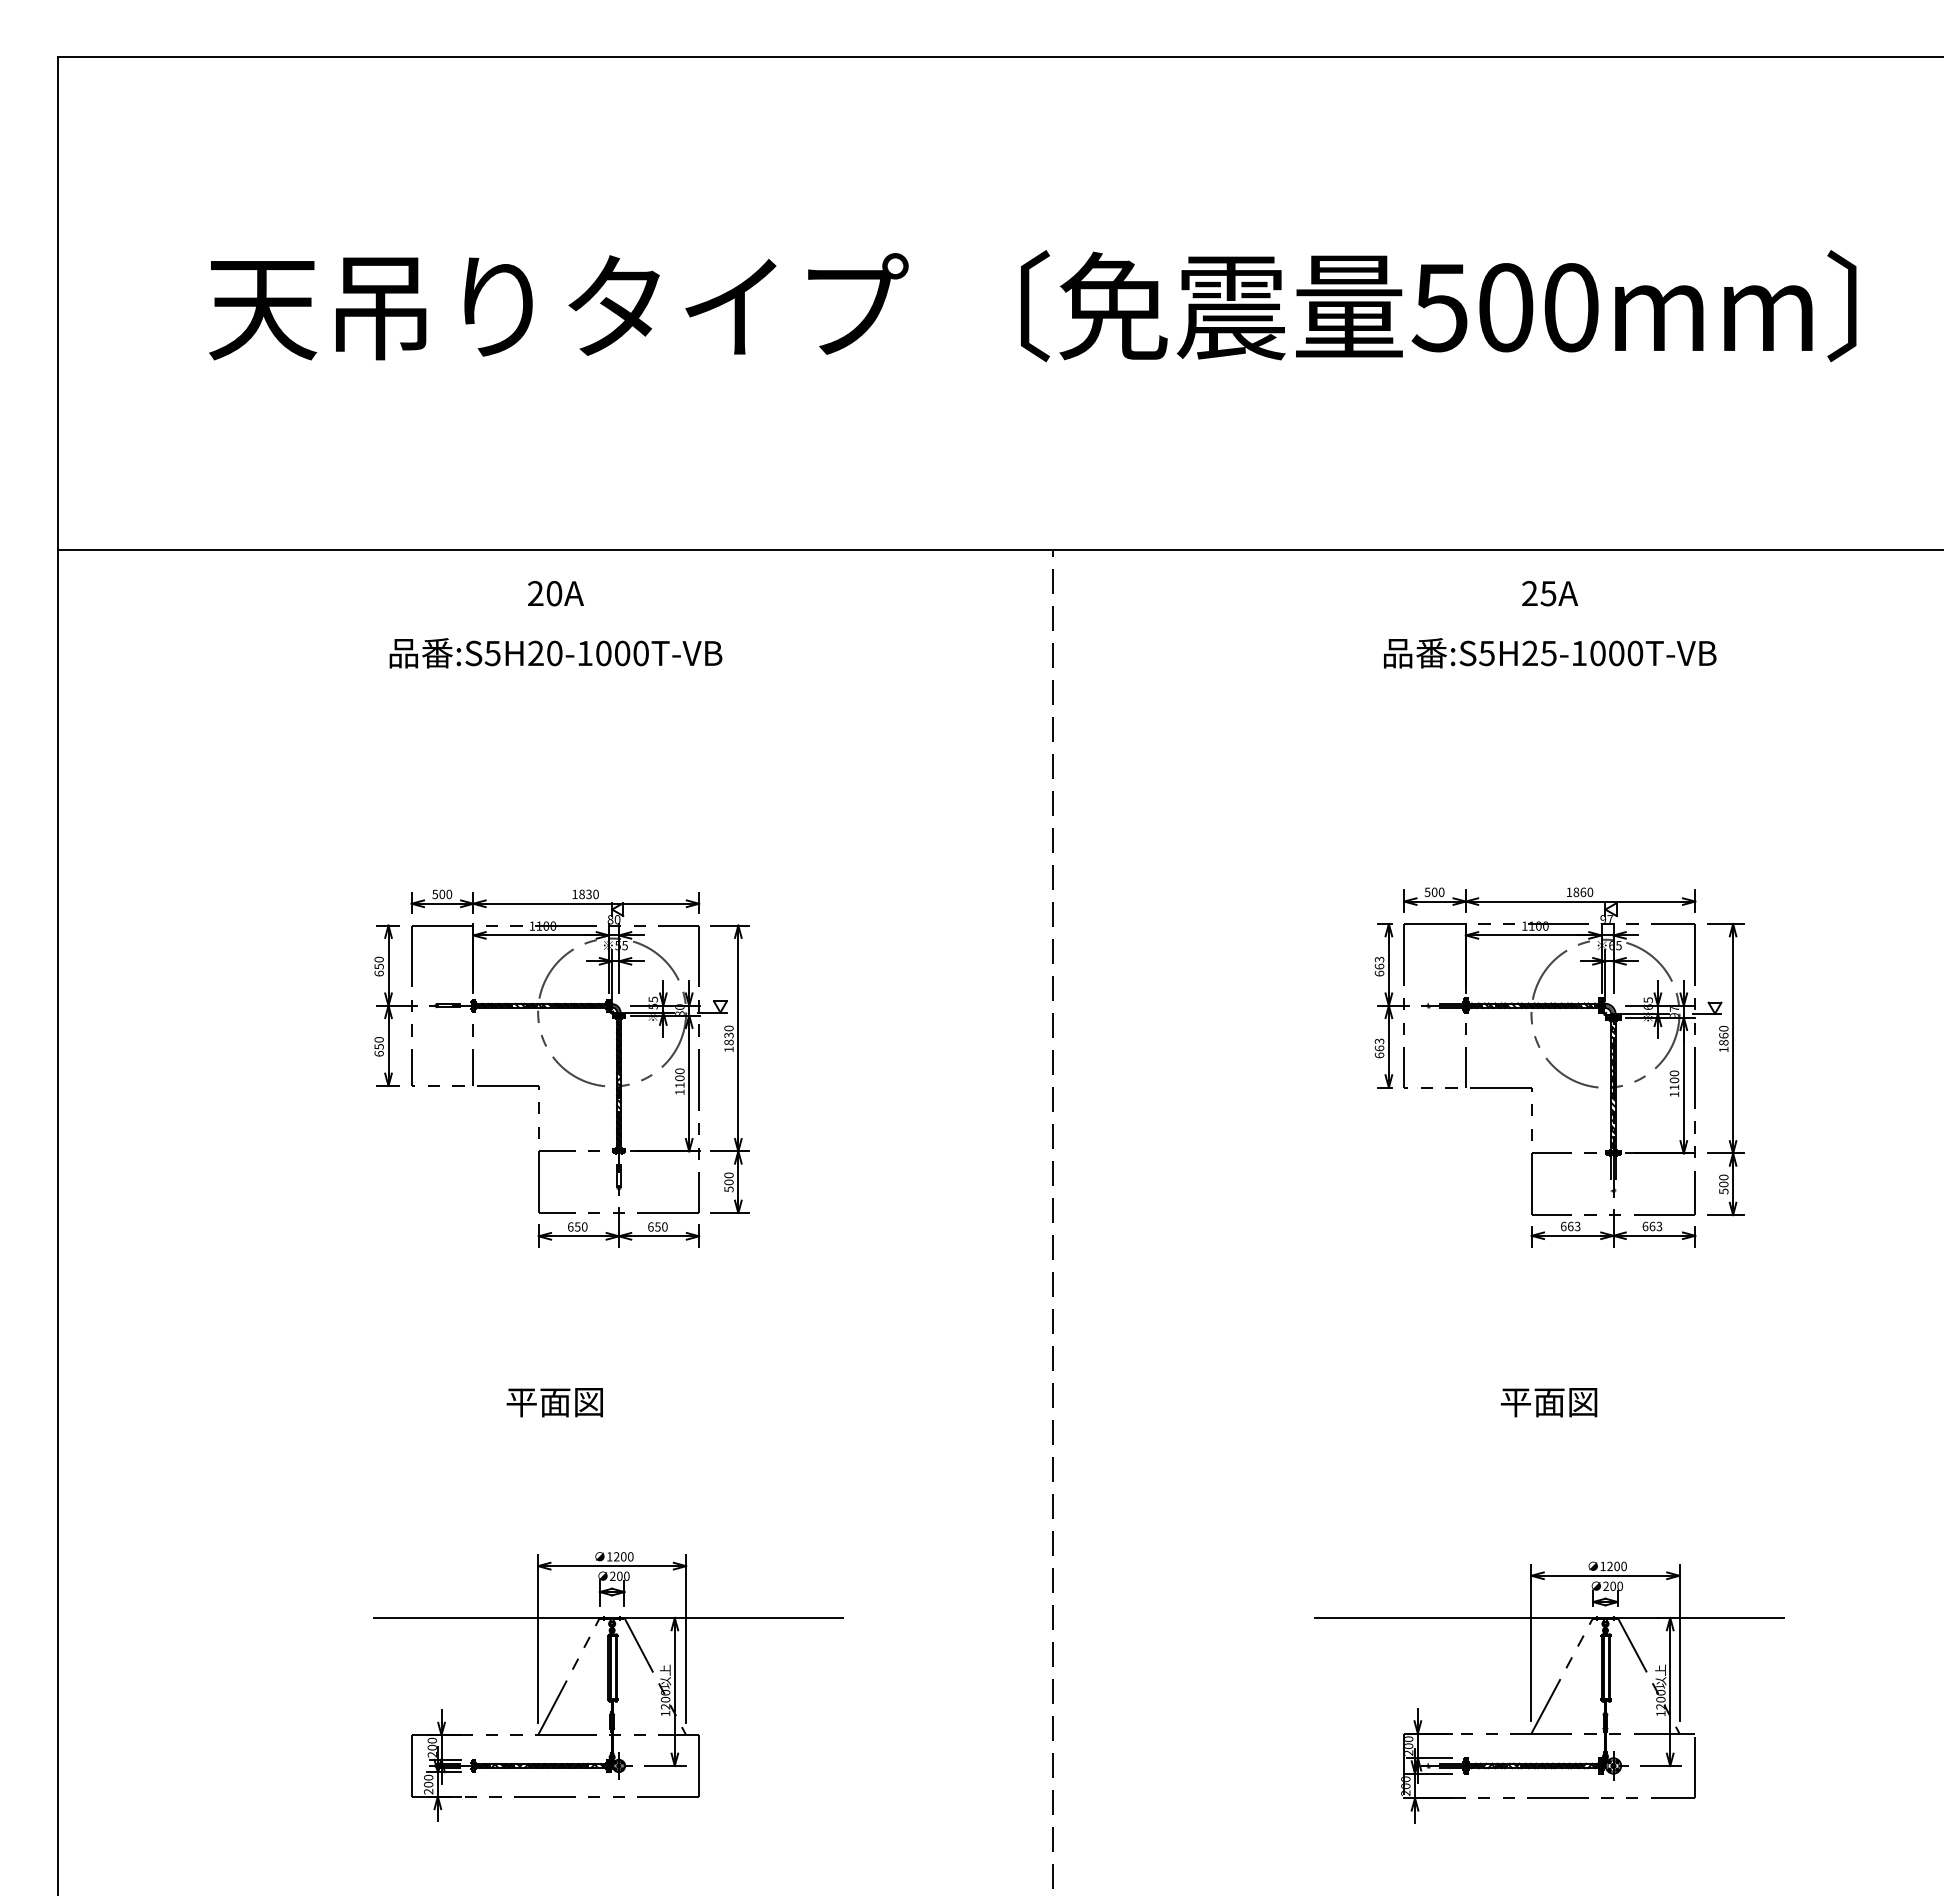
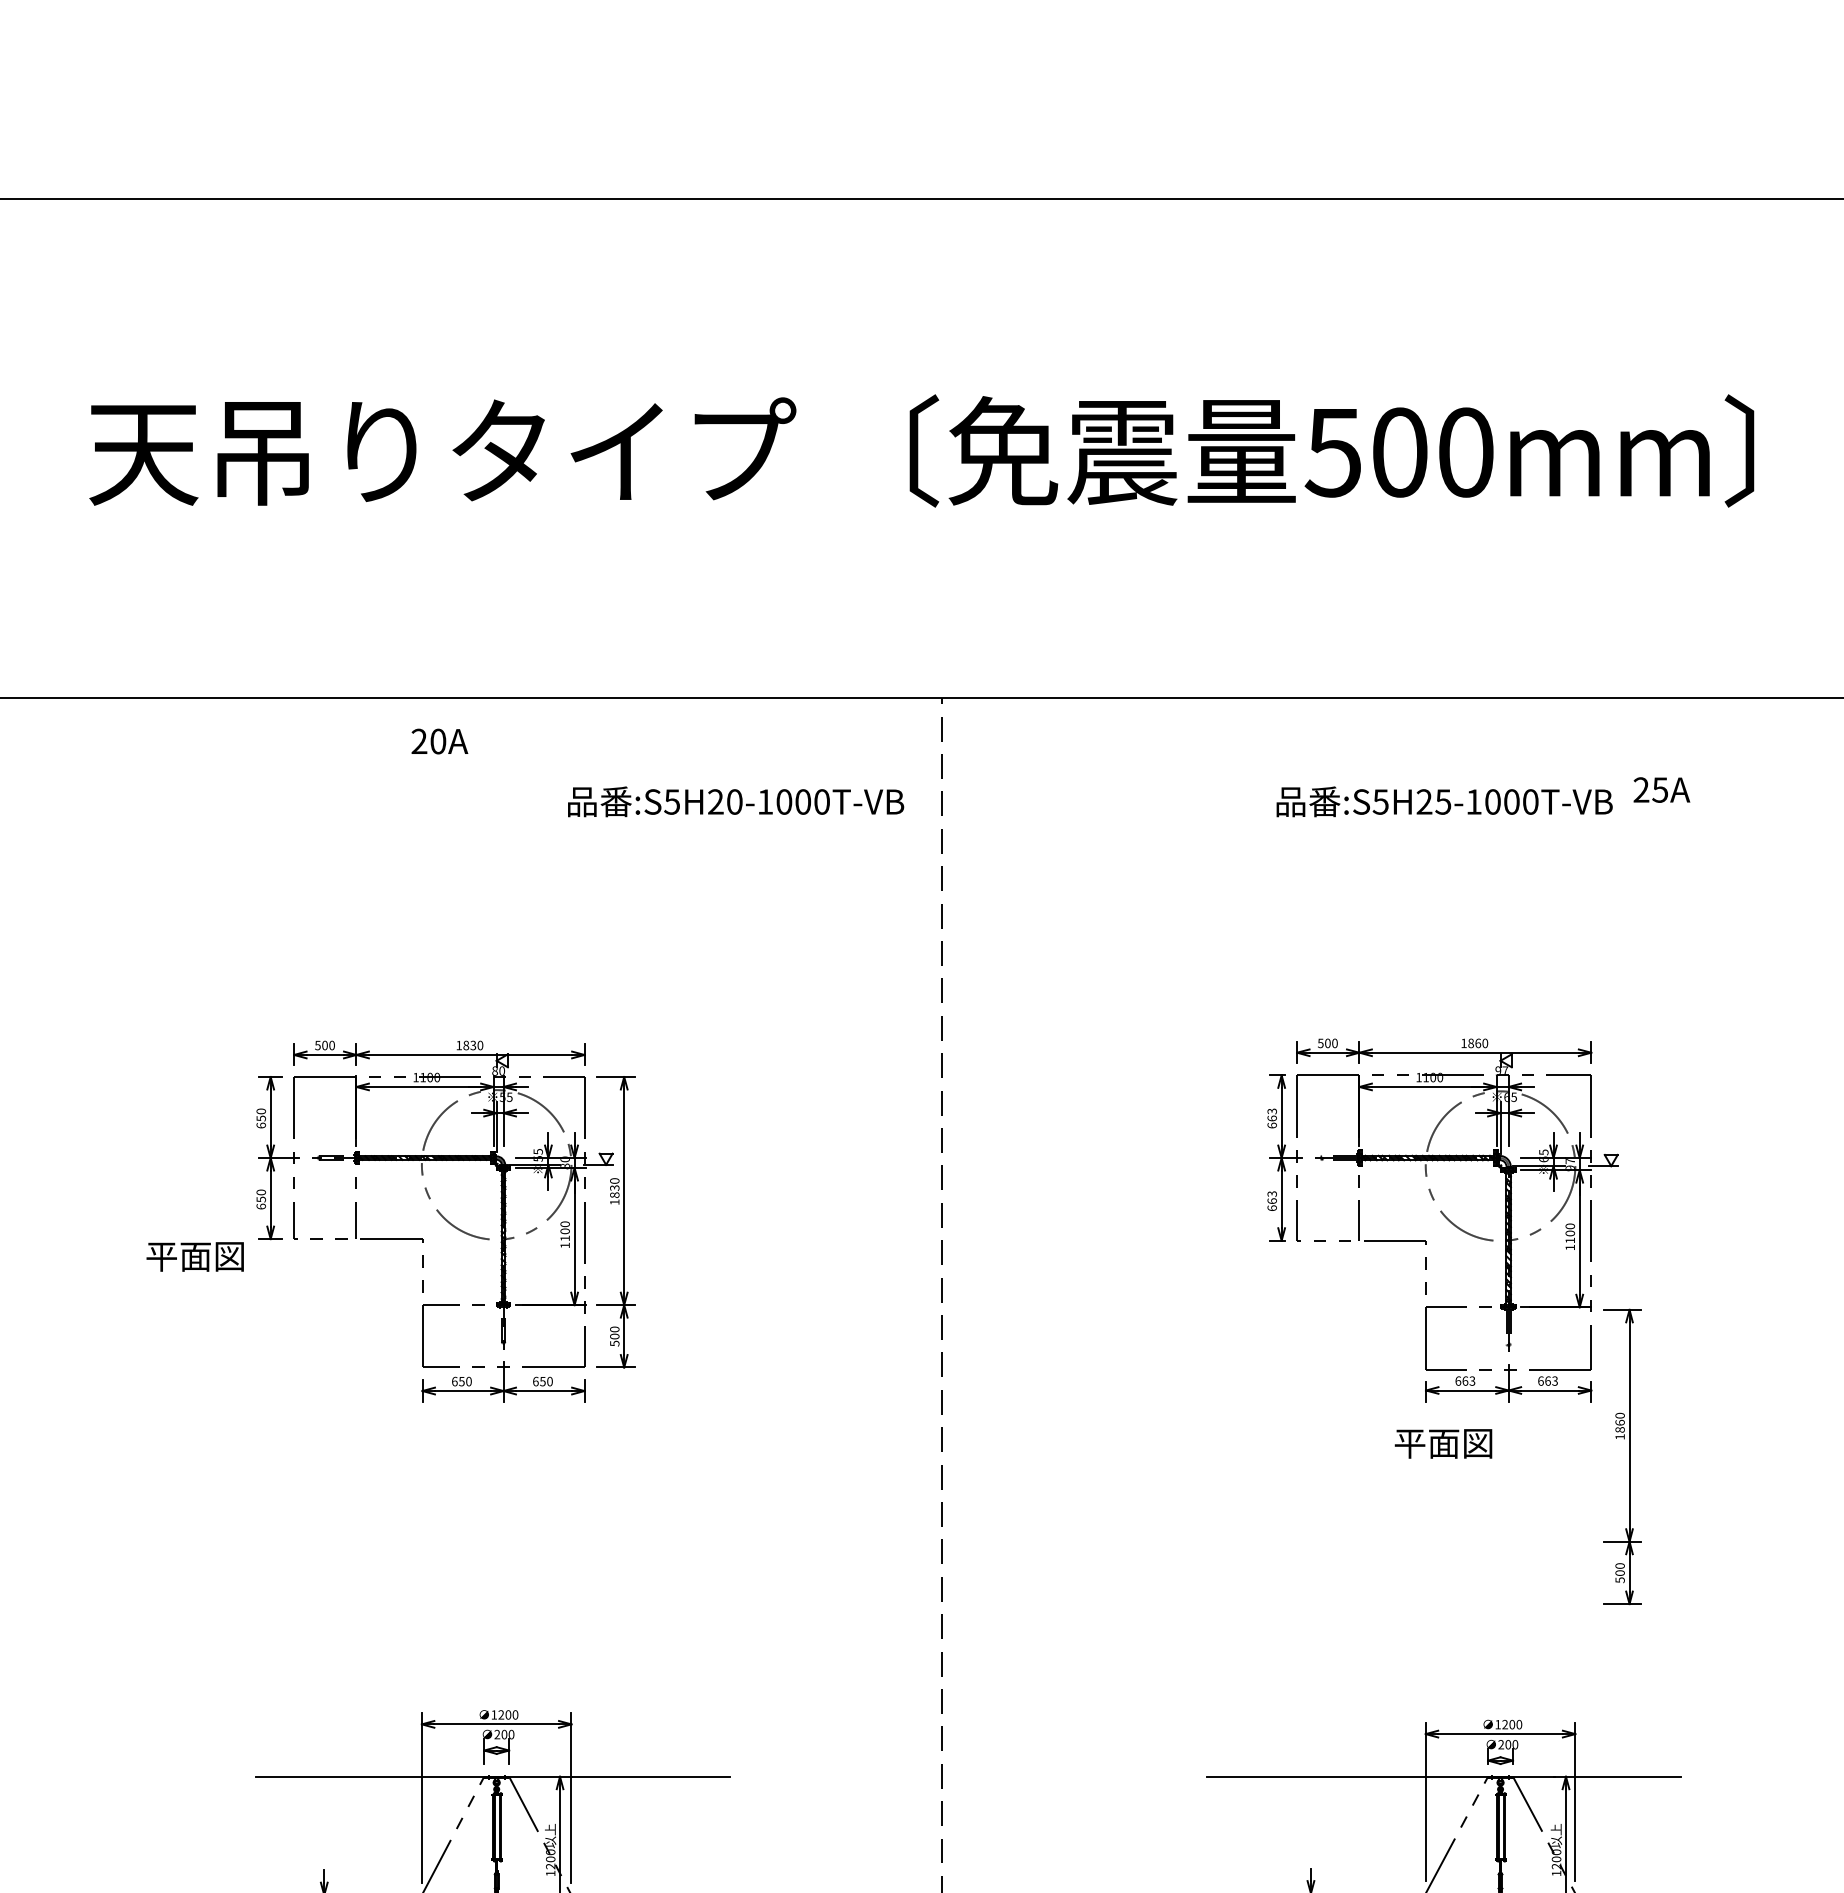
text: (1550, 593) -> (1662, 789), moved
text: (555, 653) -> (735, 802), moved
part: (1732, 1069) -> (1628, 1456), moved
text: (554, 1402) -> (194, 1256), moved
text: (1549, 1402) -> (1443, 1443), moved

